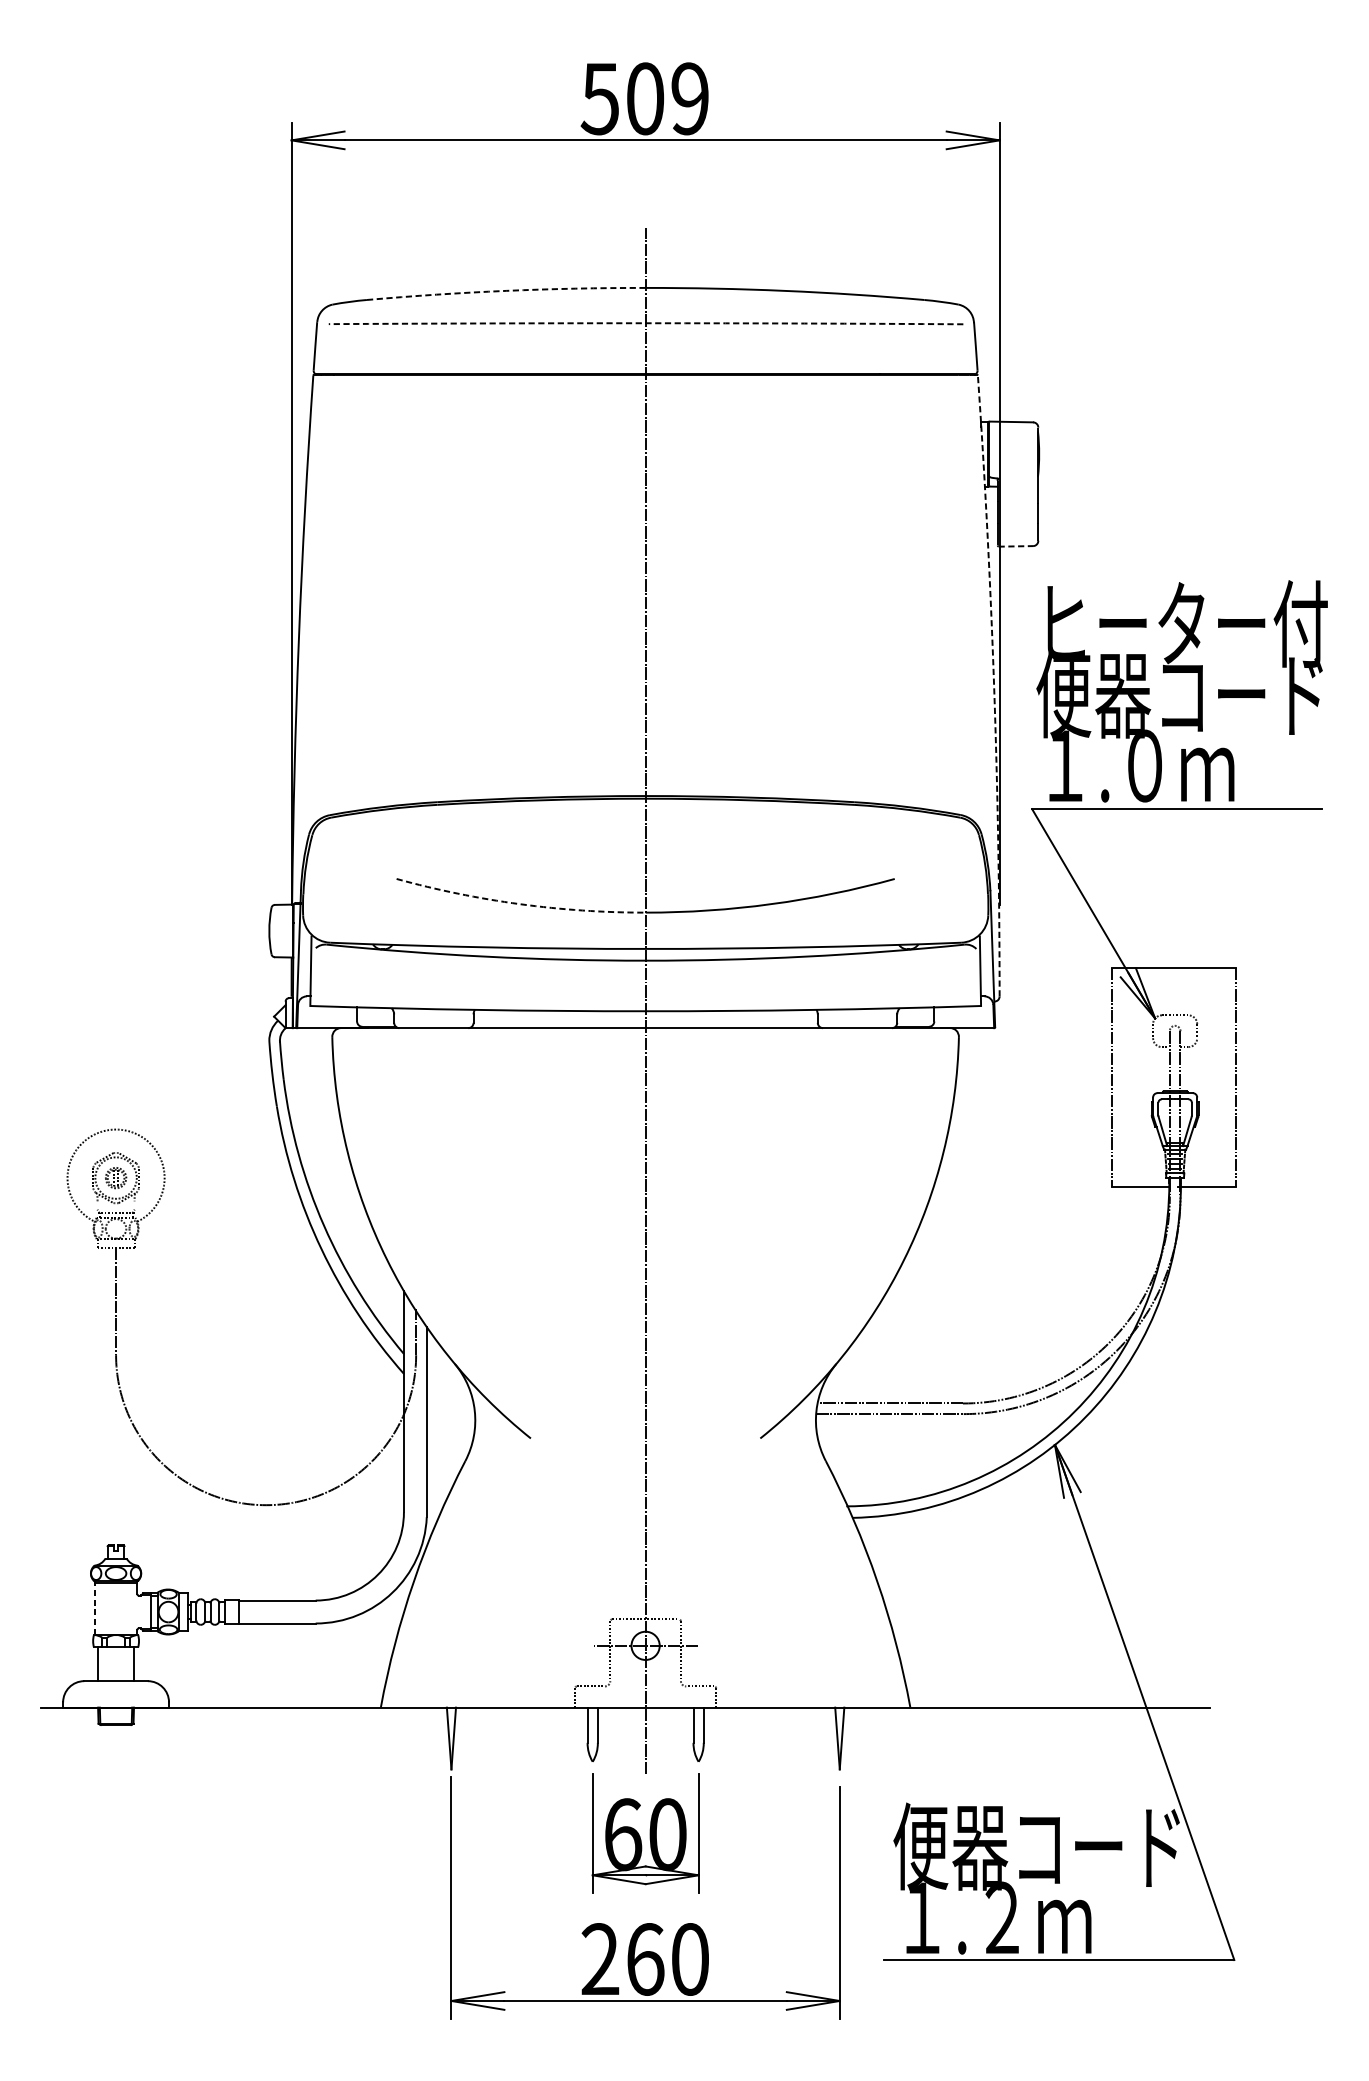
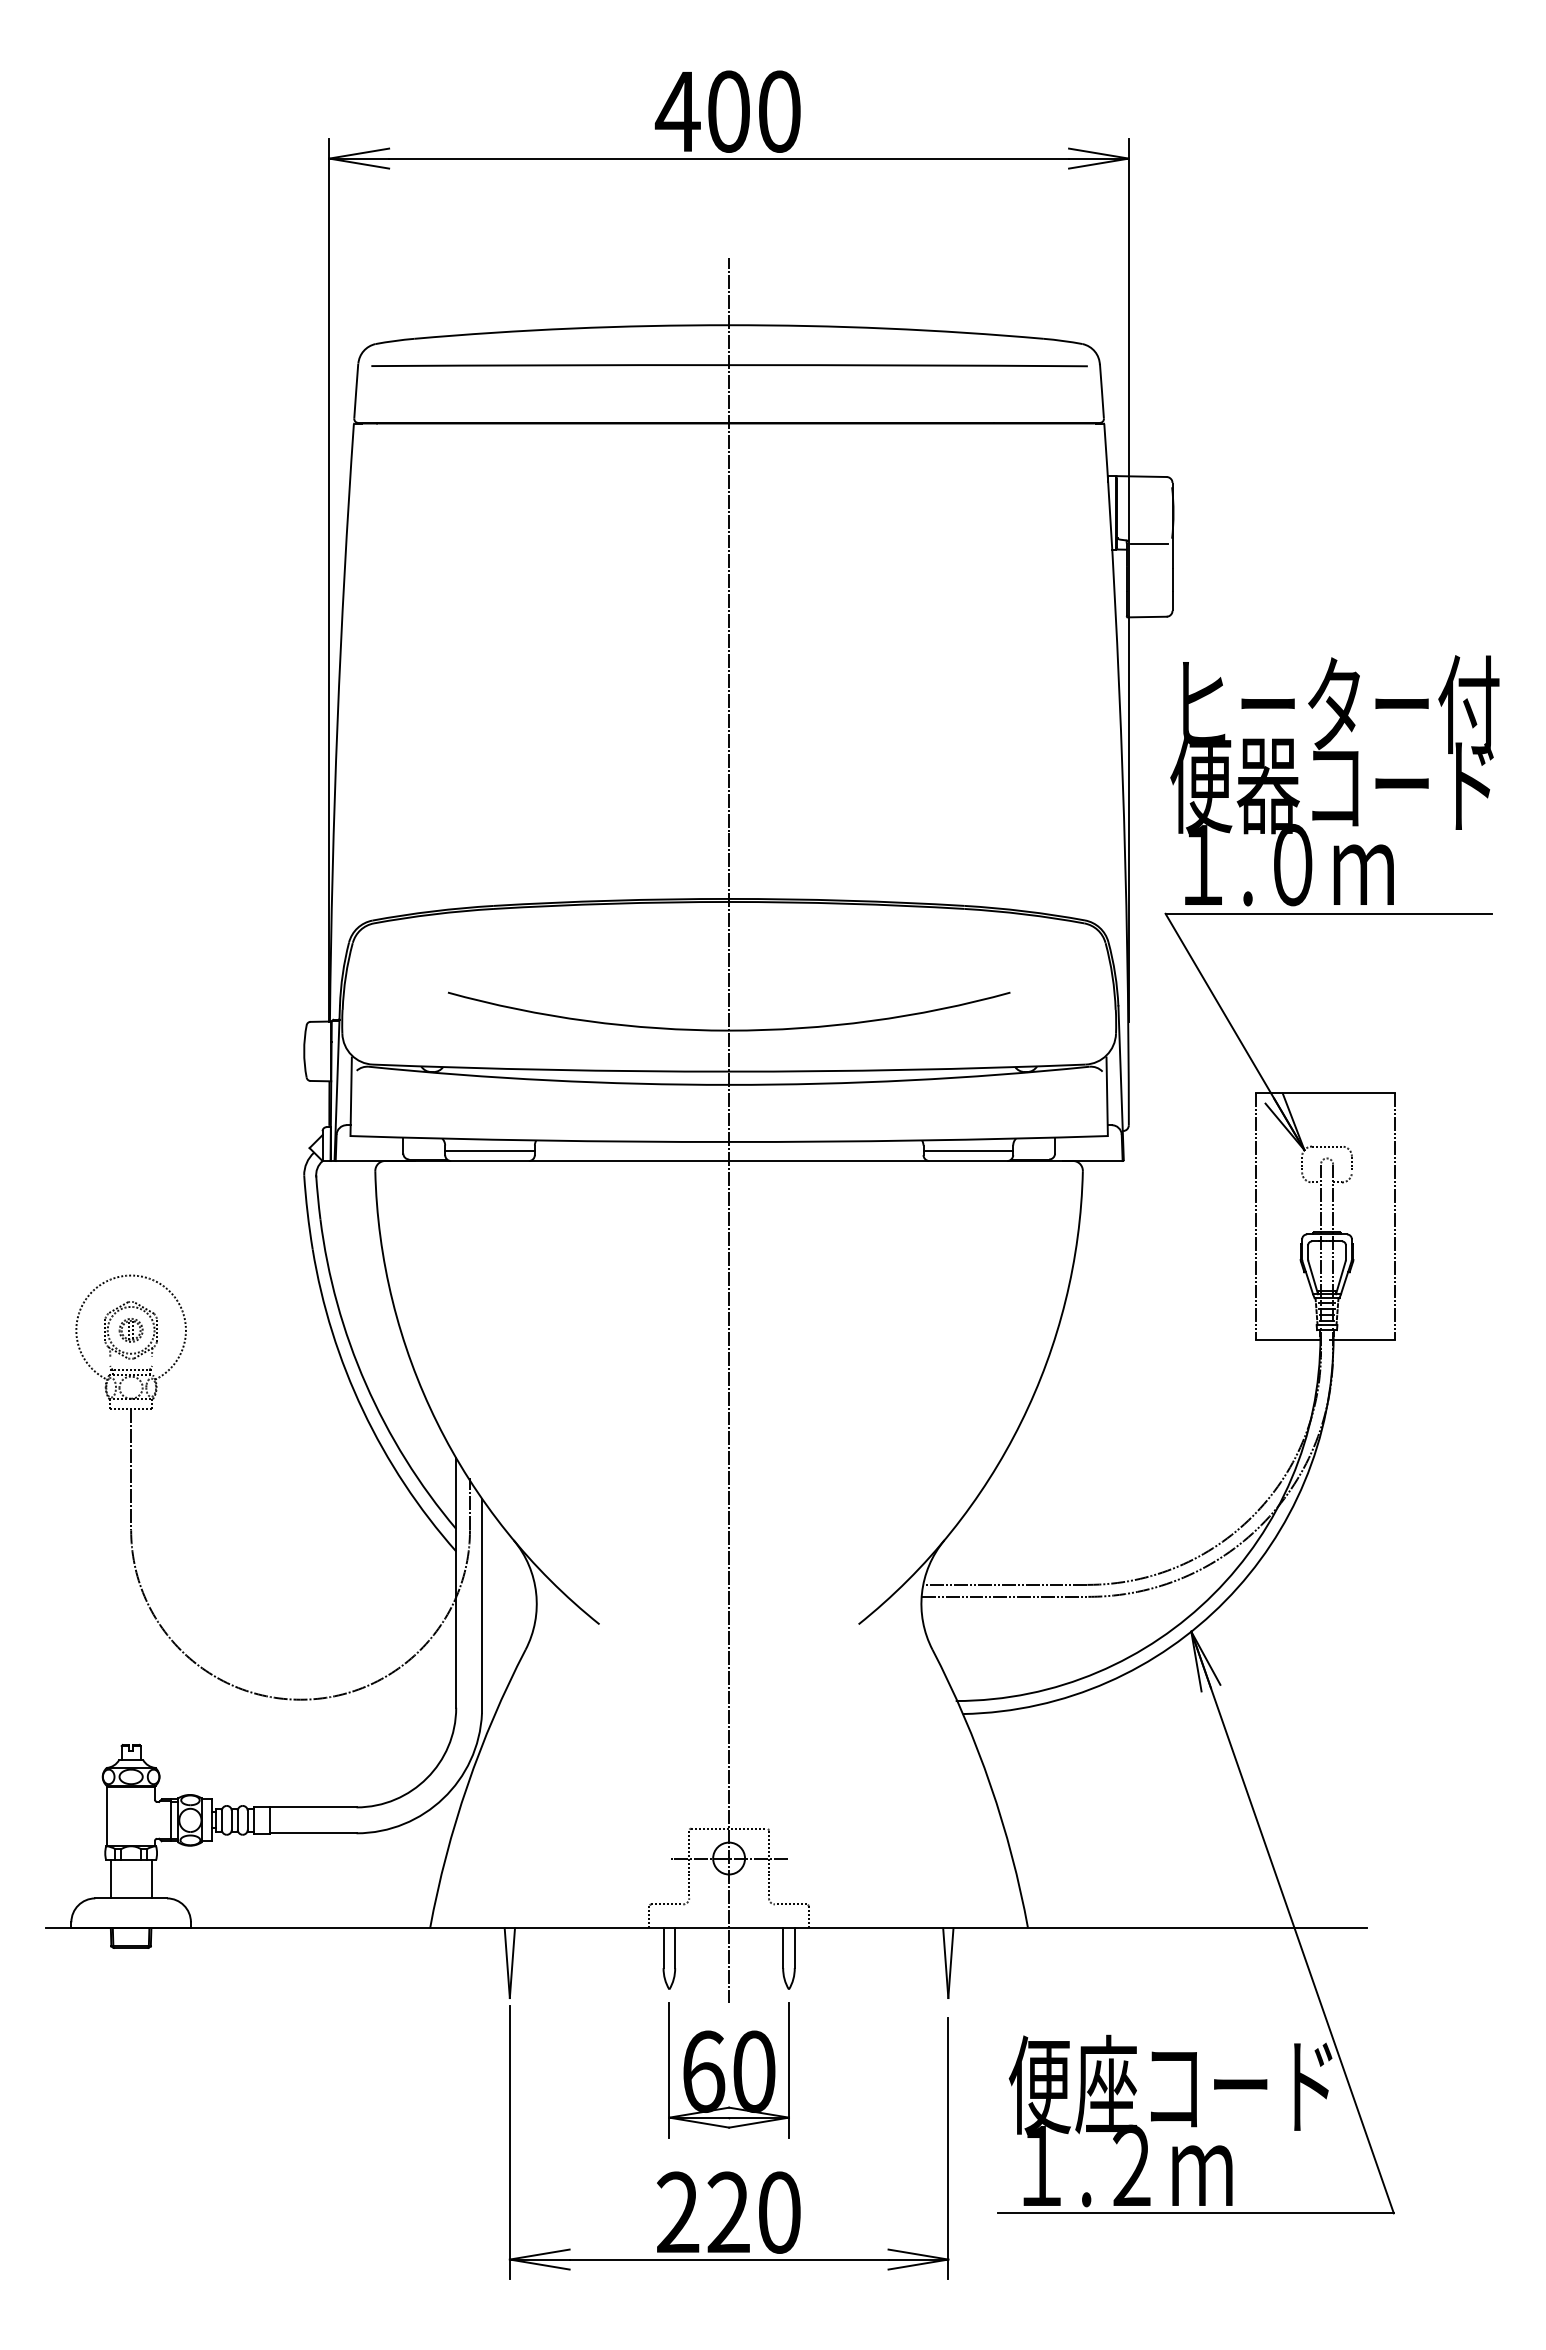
text: (644, 98) -> (727, 111), 509 -> 400
arc: (506, 290) -> (571, 328), dashed -> solid
arc: (645, 323) -> (729, 365), dashed -> solid
line: (1017, 481) -> (1149, 543), added
line: (1016, 546) -> (1147, 617), dashed -> solid
arc: (994, 685) -> (1122, 774), dashed -> solid
arc: (520, 904) -> (587, 1021), dashed -> solid
line: (433, 1019) -> (489, 1151), added
line: (857, 1019) -> (968, 1151), added
line: (95, 1607) -> (107, 1815), dashed -> solid
text: (979, 1845) -> (1106, 2084), 便器コード -> 便座コード
text: (645, 1959) -> (728, 2212), 260 -> 220

